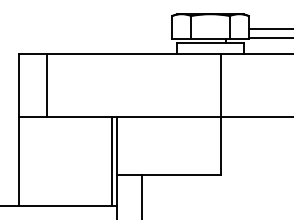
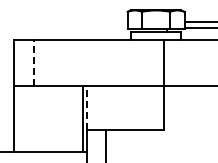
line: (46, 84) -> (34, 62), solid -> dashed
line: (118, 146) -> (87, 108), solid -> dashed

